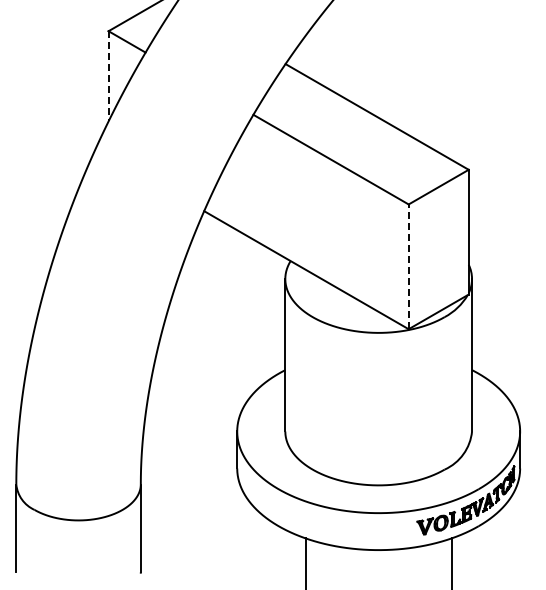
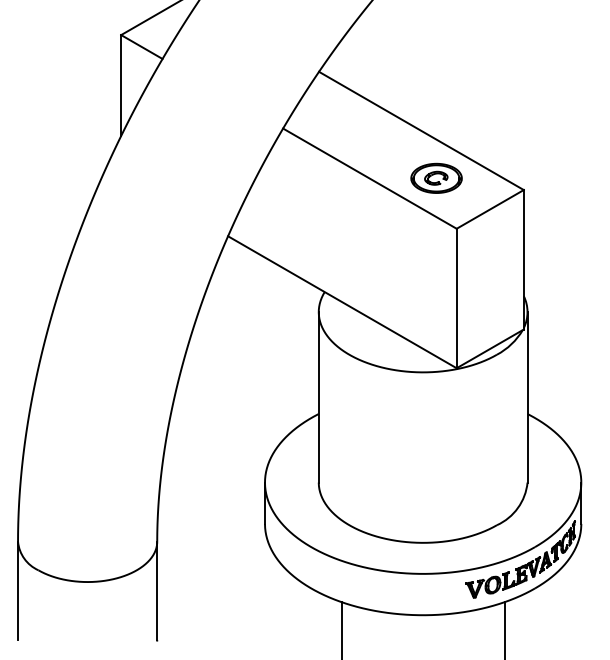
line: (108, 76) -> (121, 85), dashed -> solid
part: (390, 159) -> (436, 178), added
line: (408, 266) -> (456, 298), dashed -> solid

